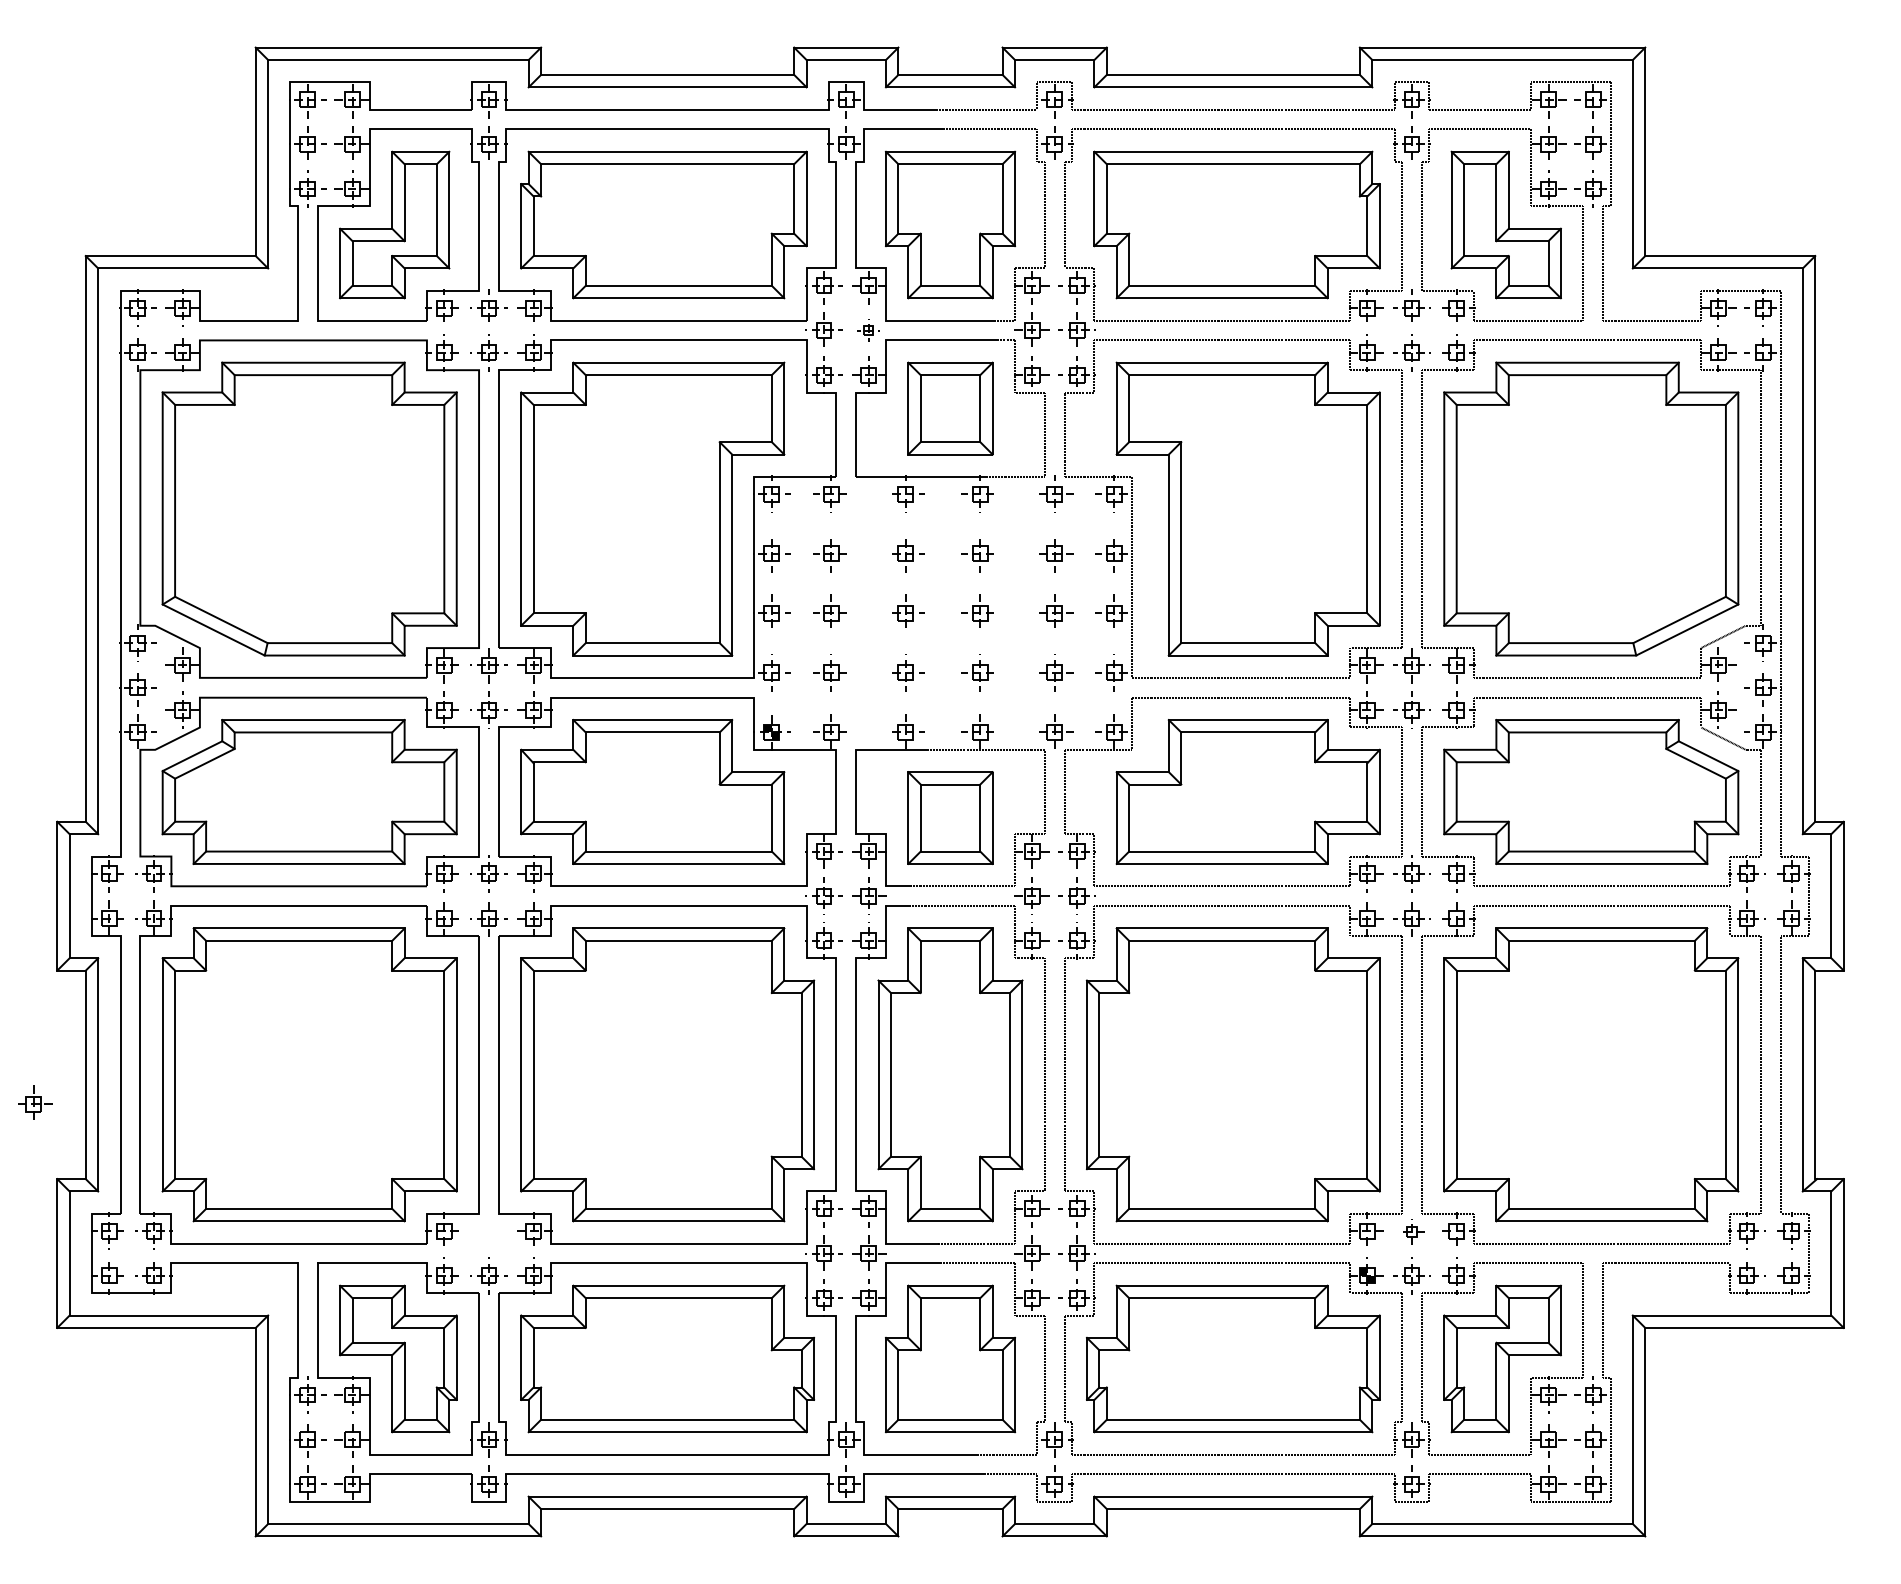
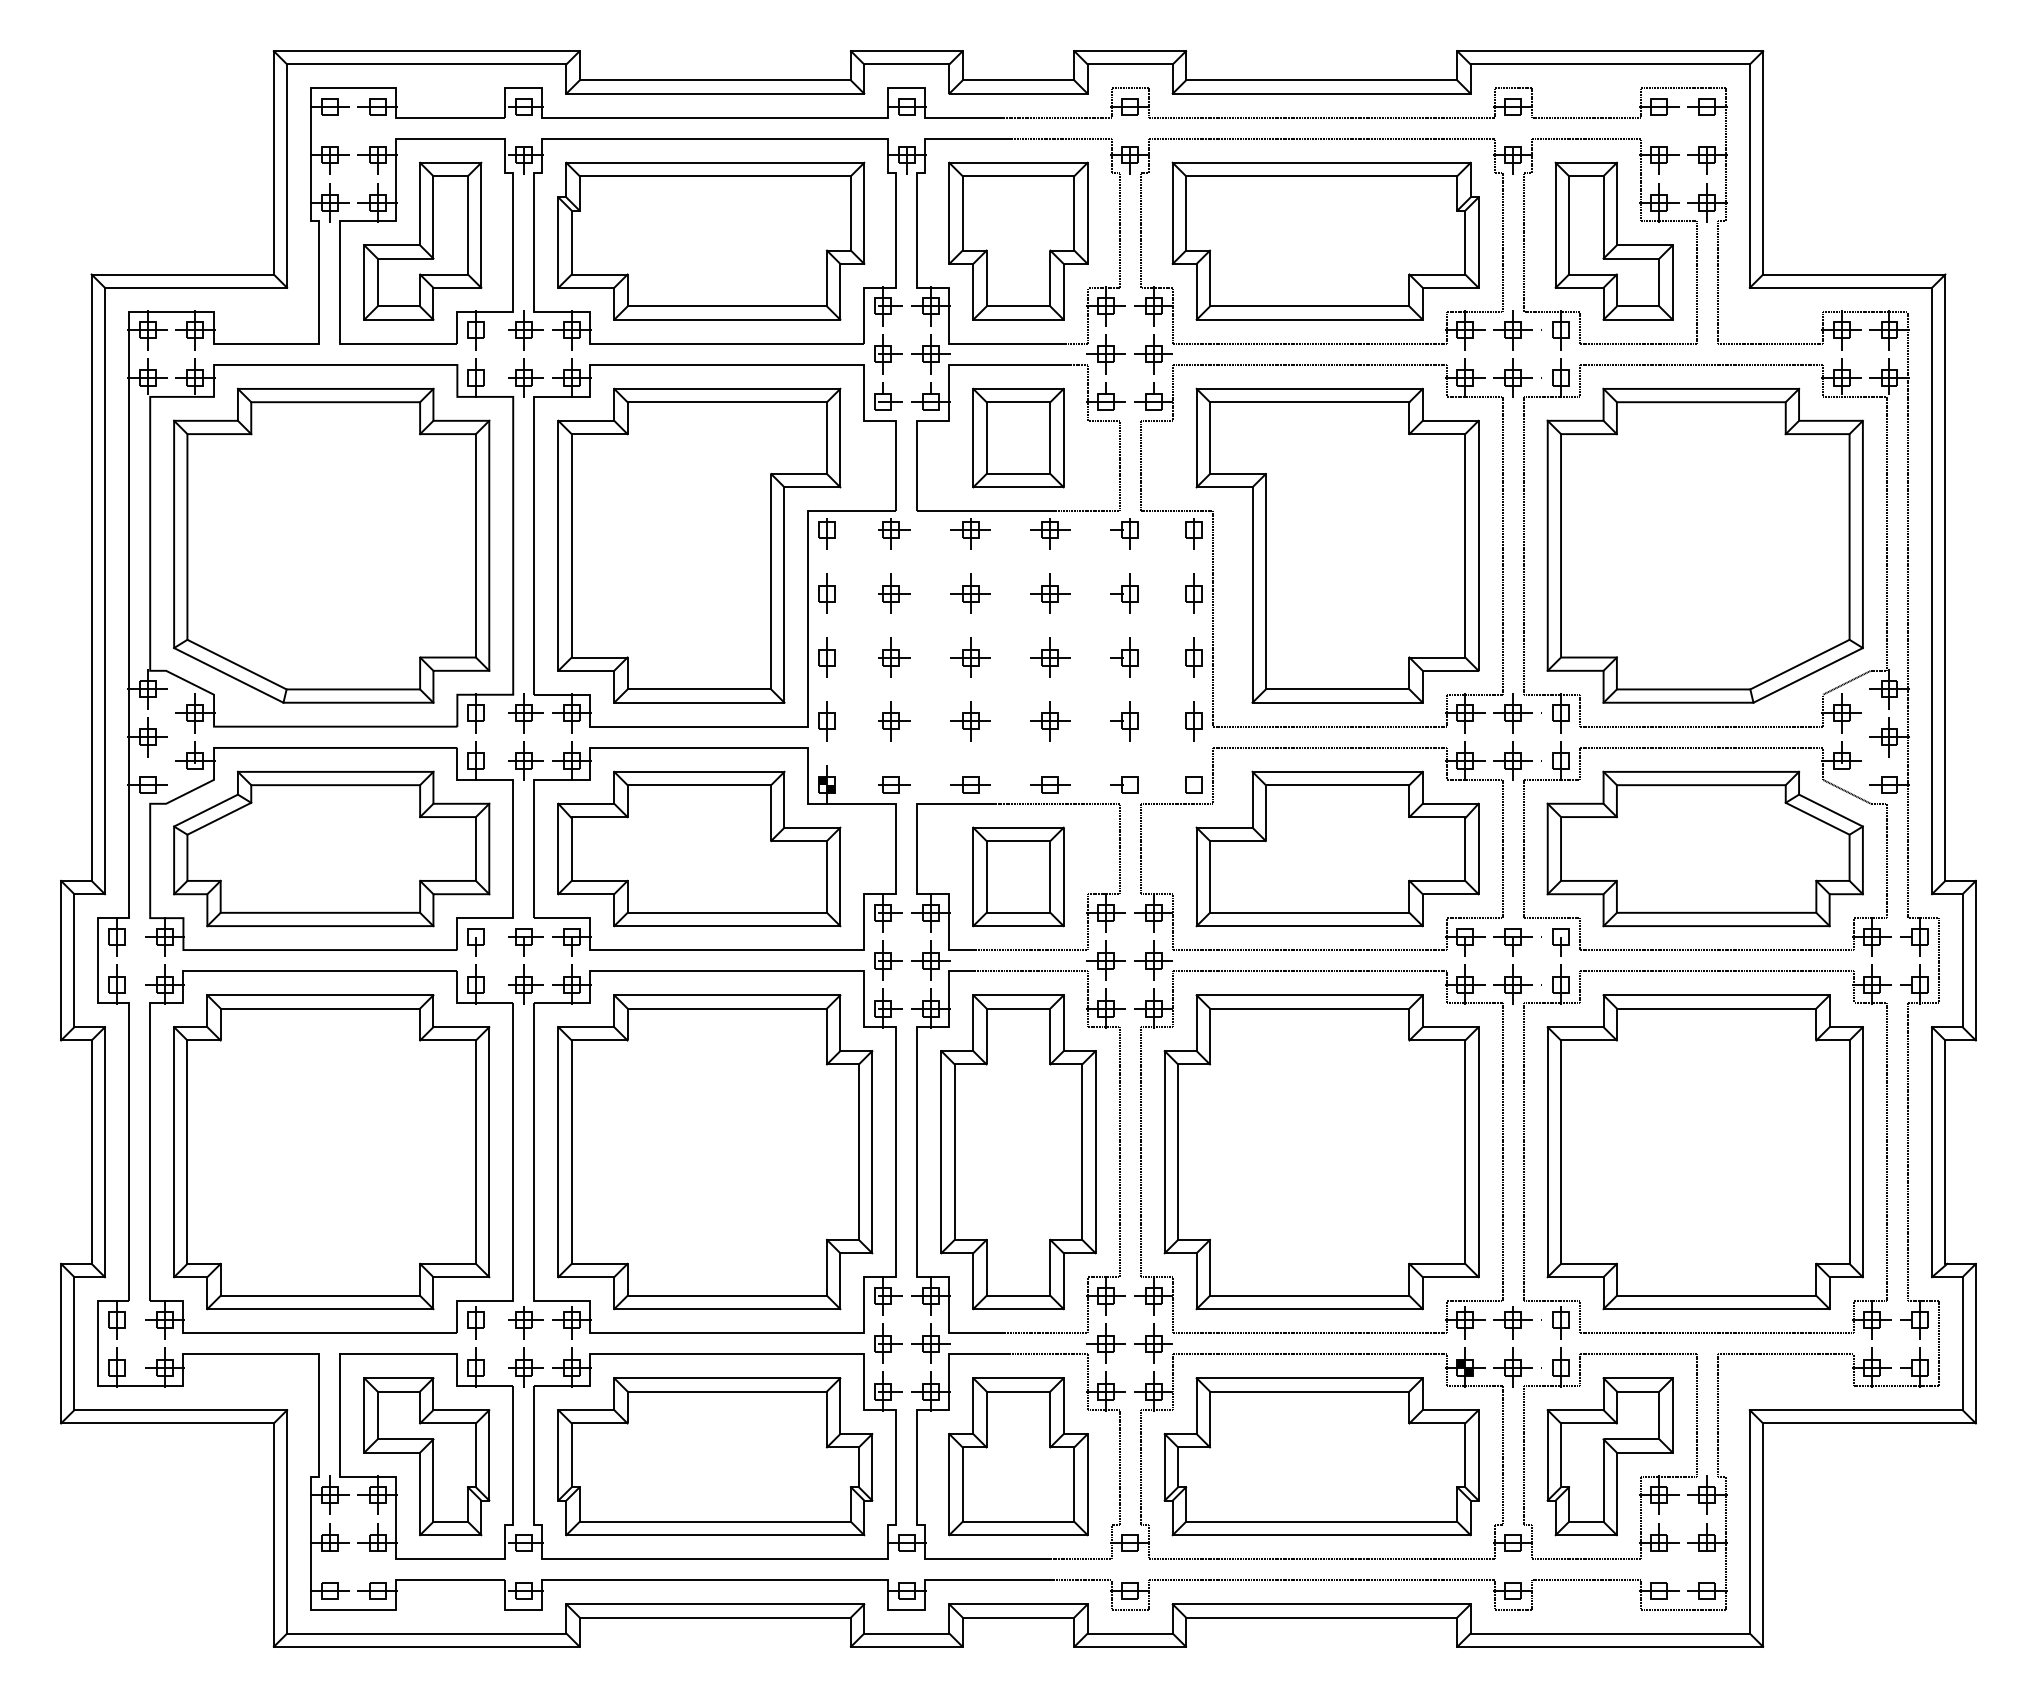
part: (868, 330) -> (930, 354), size x1.67
part: (35, 1106) -> (525, 1322), moved
part: (1411, 1233) -> (1512, 1322), size x1.43

